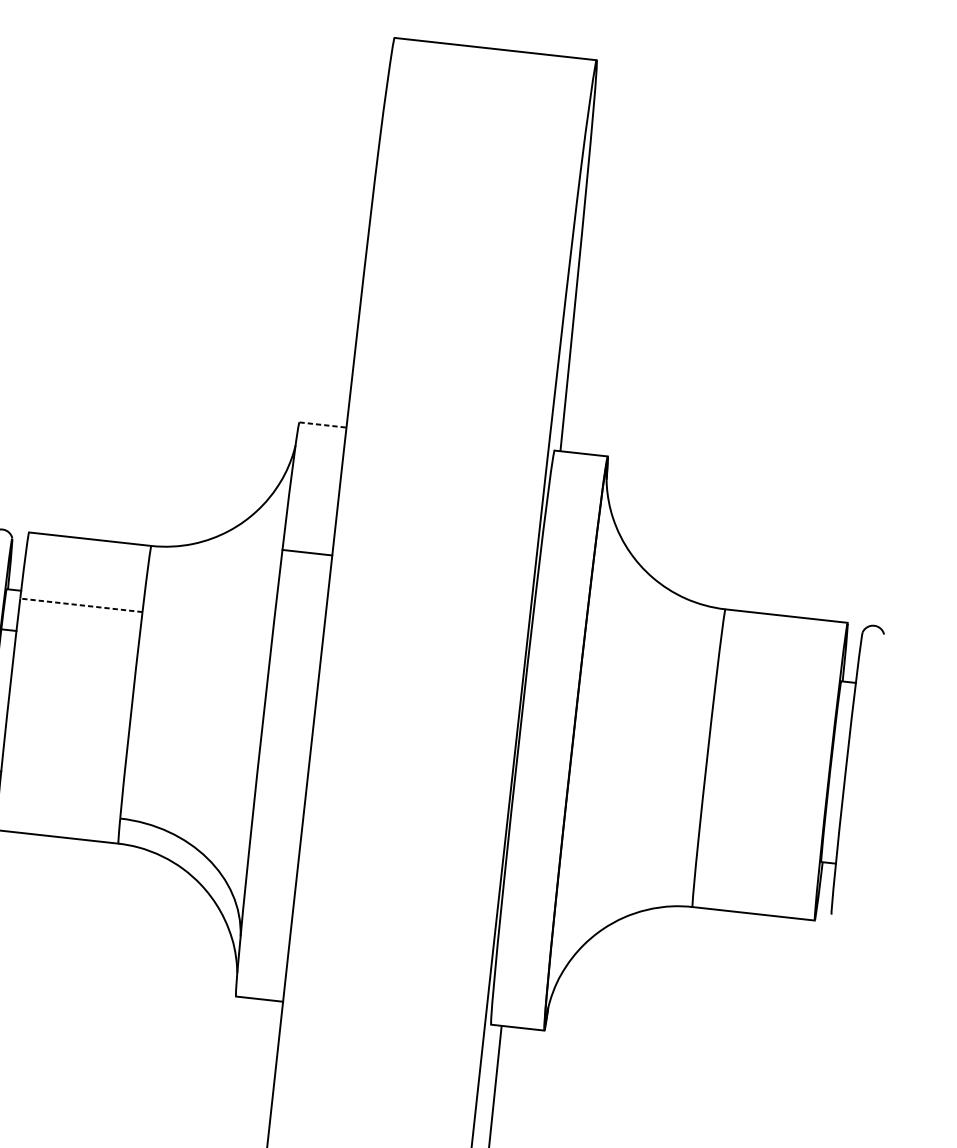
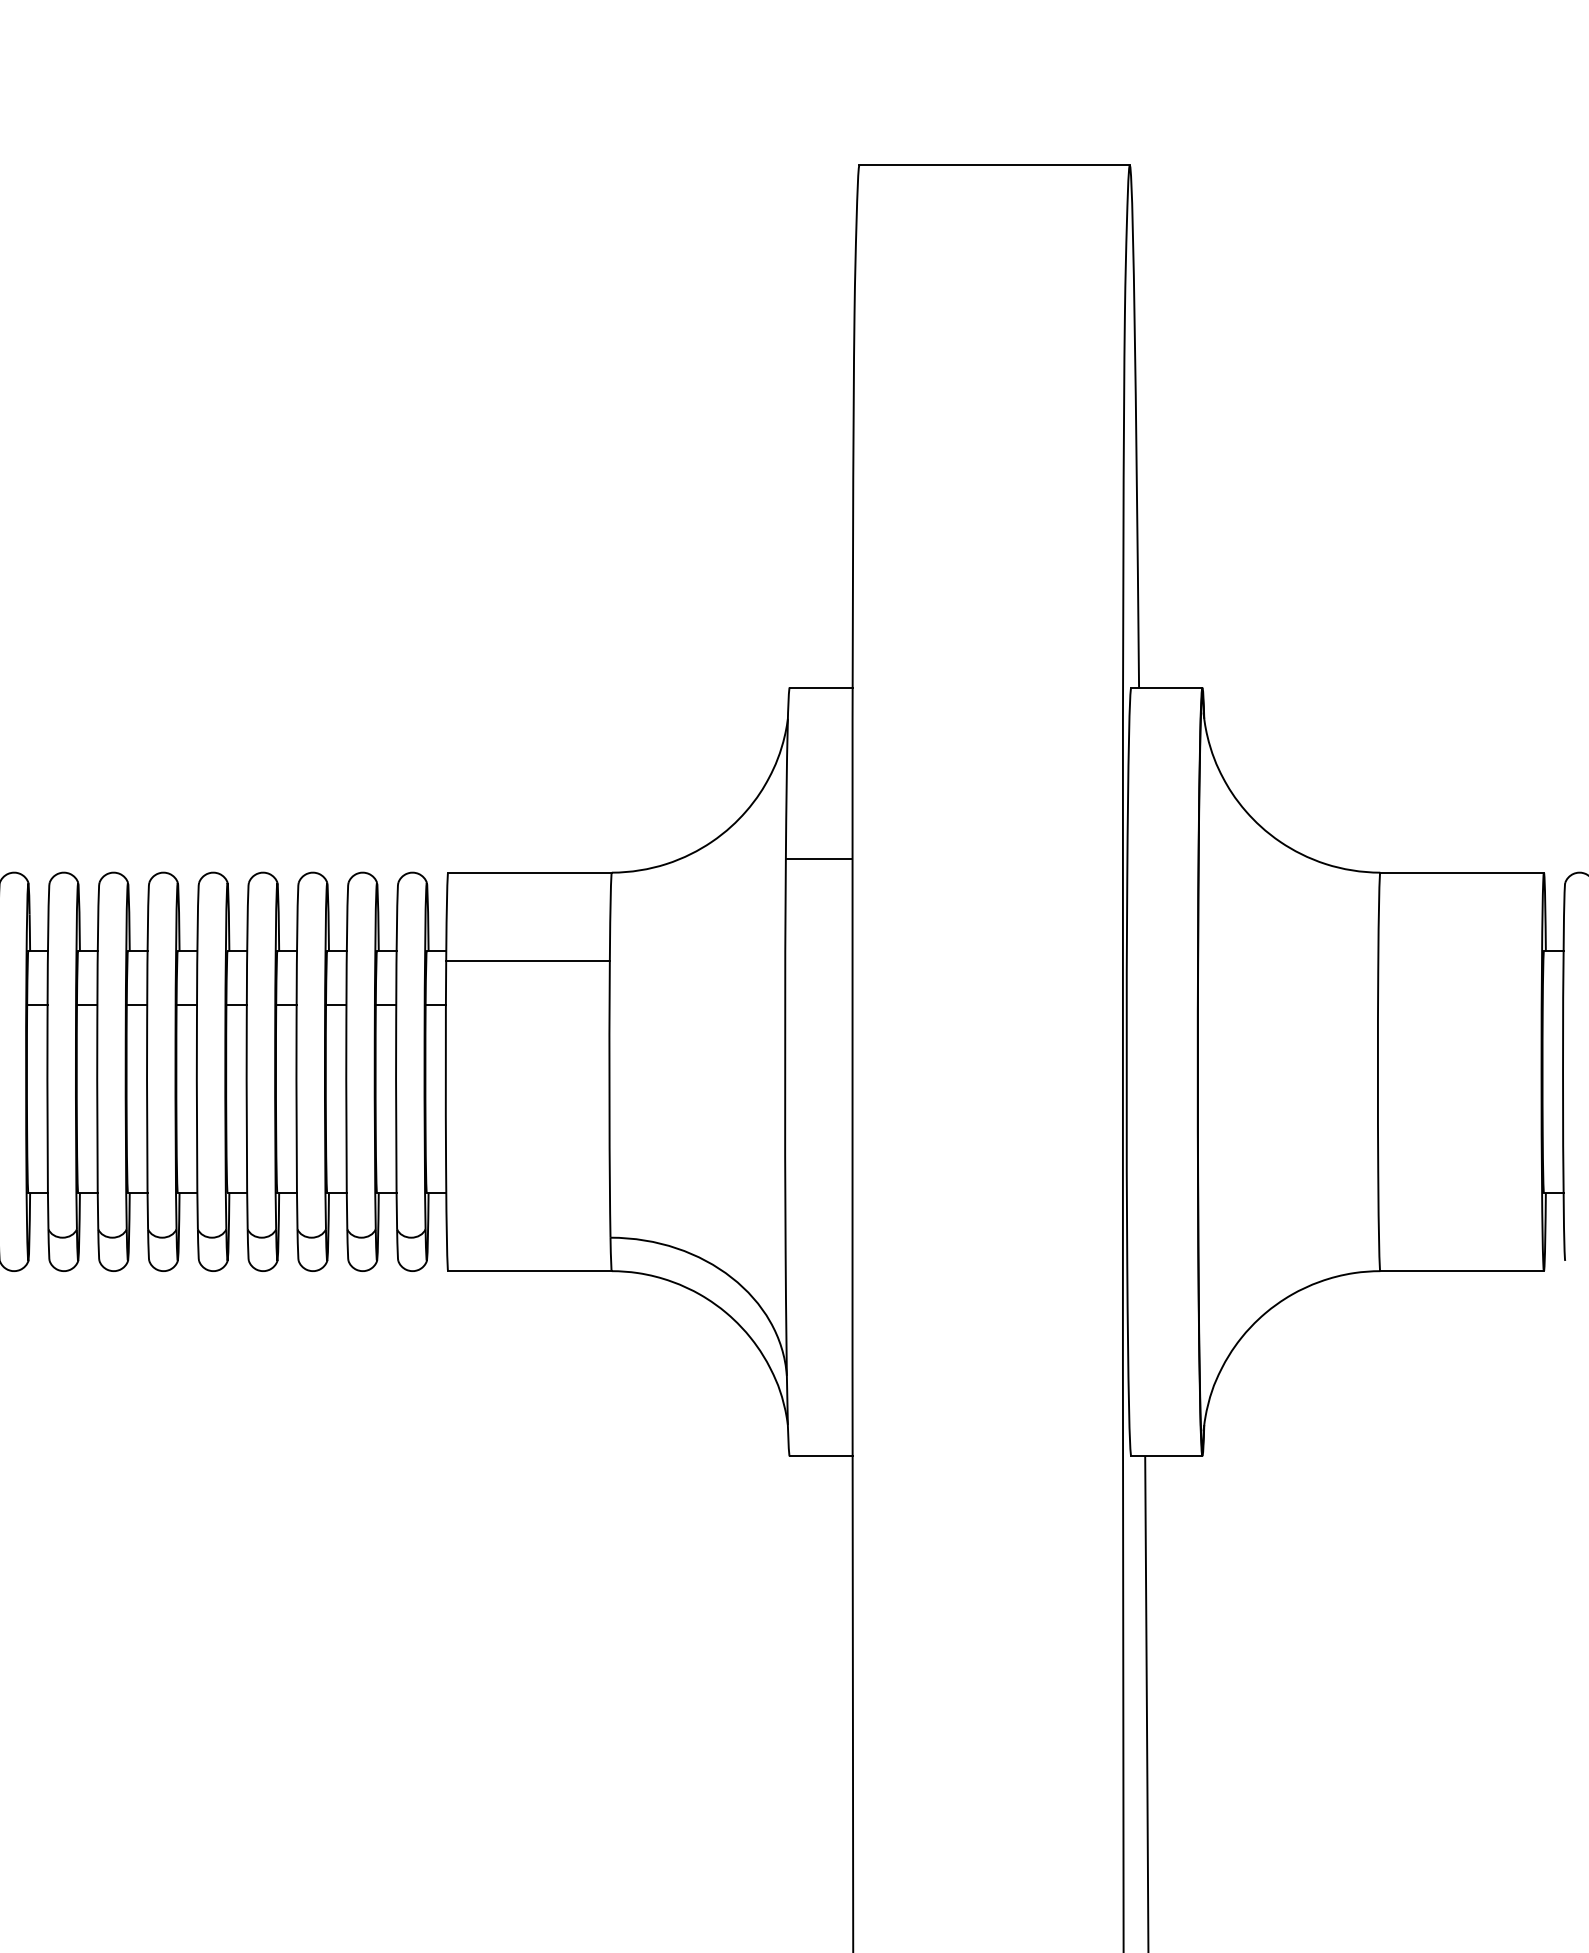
line: (323, 424) -> (821, 687), dashed -> solid
line: (81, 605) -> (528, 961), dashed -> solid

